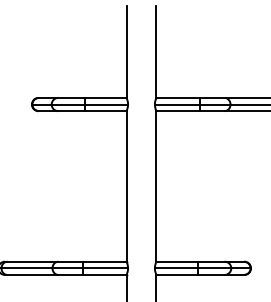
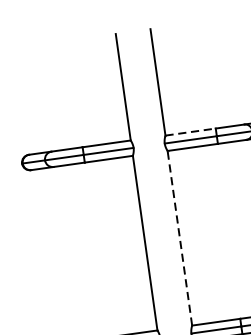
line: (178, 97) -> (190, 131), solid -> dashed
line: (156, 185) -> (179, 237), solid -> dashed

